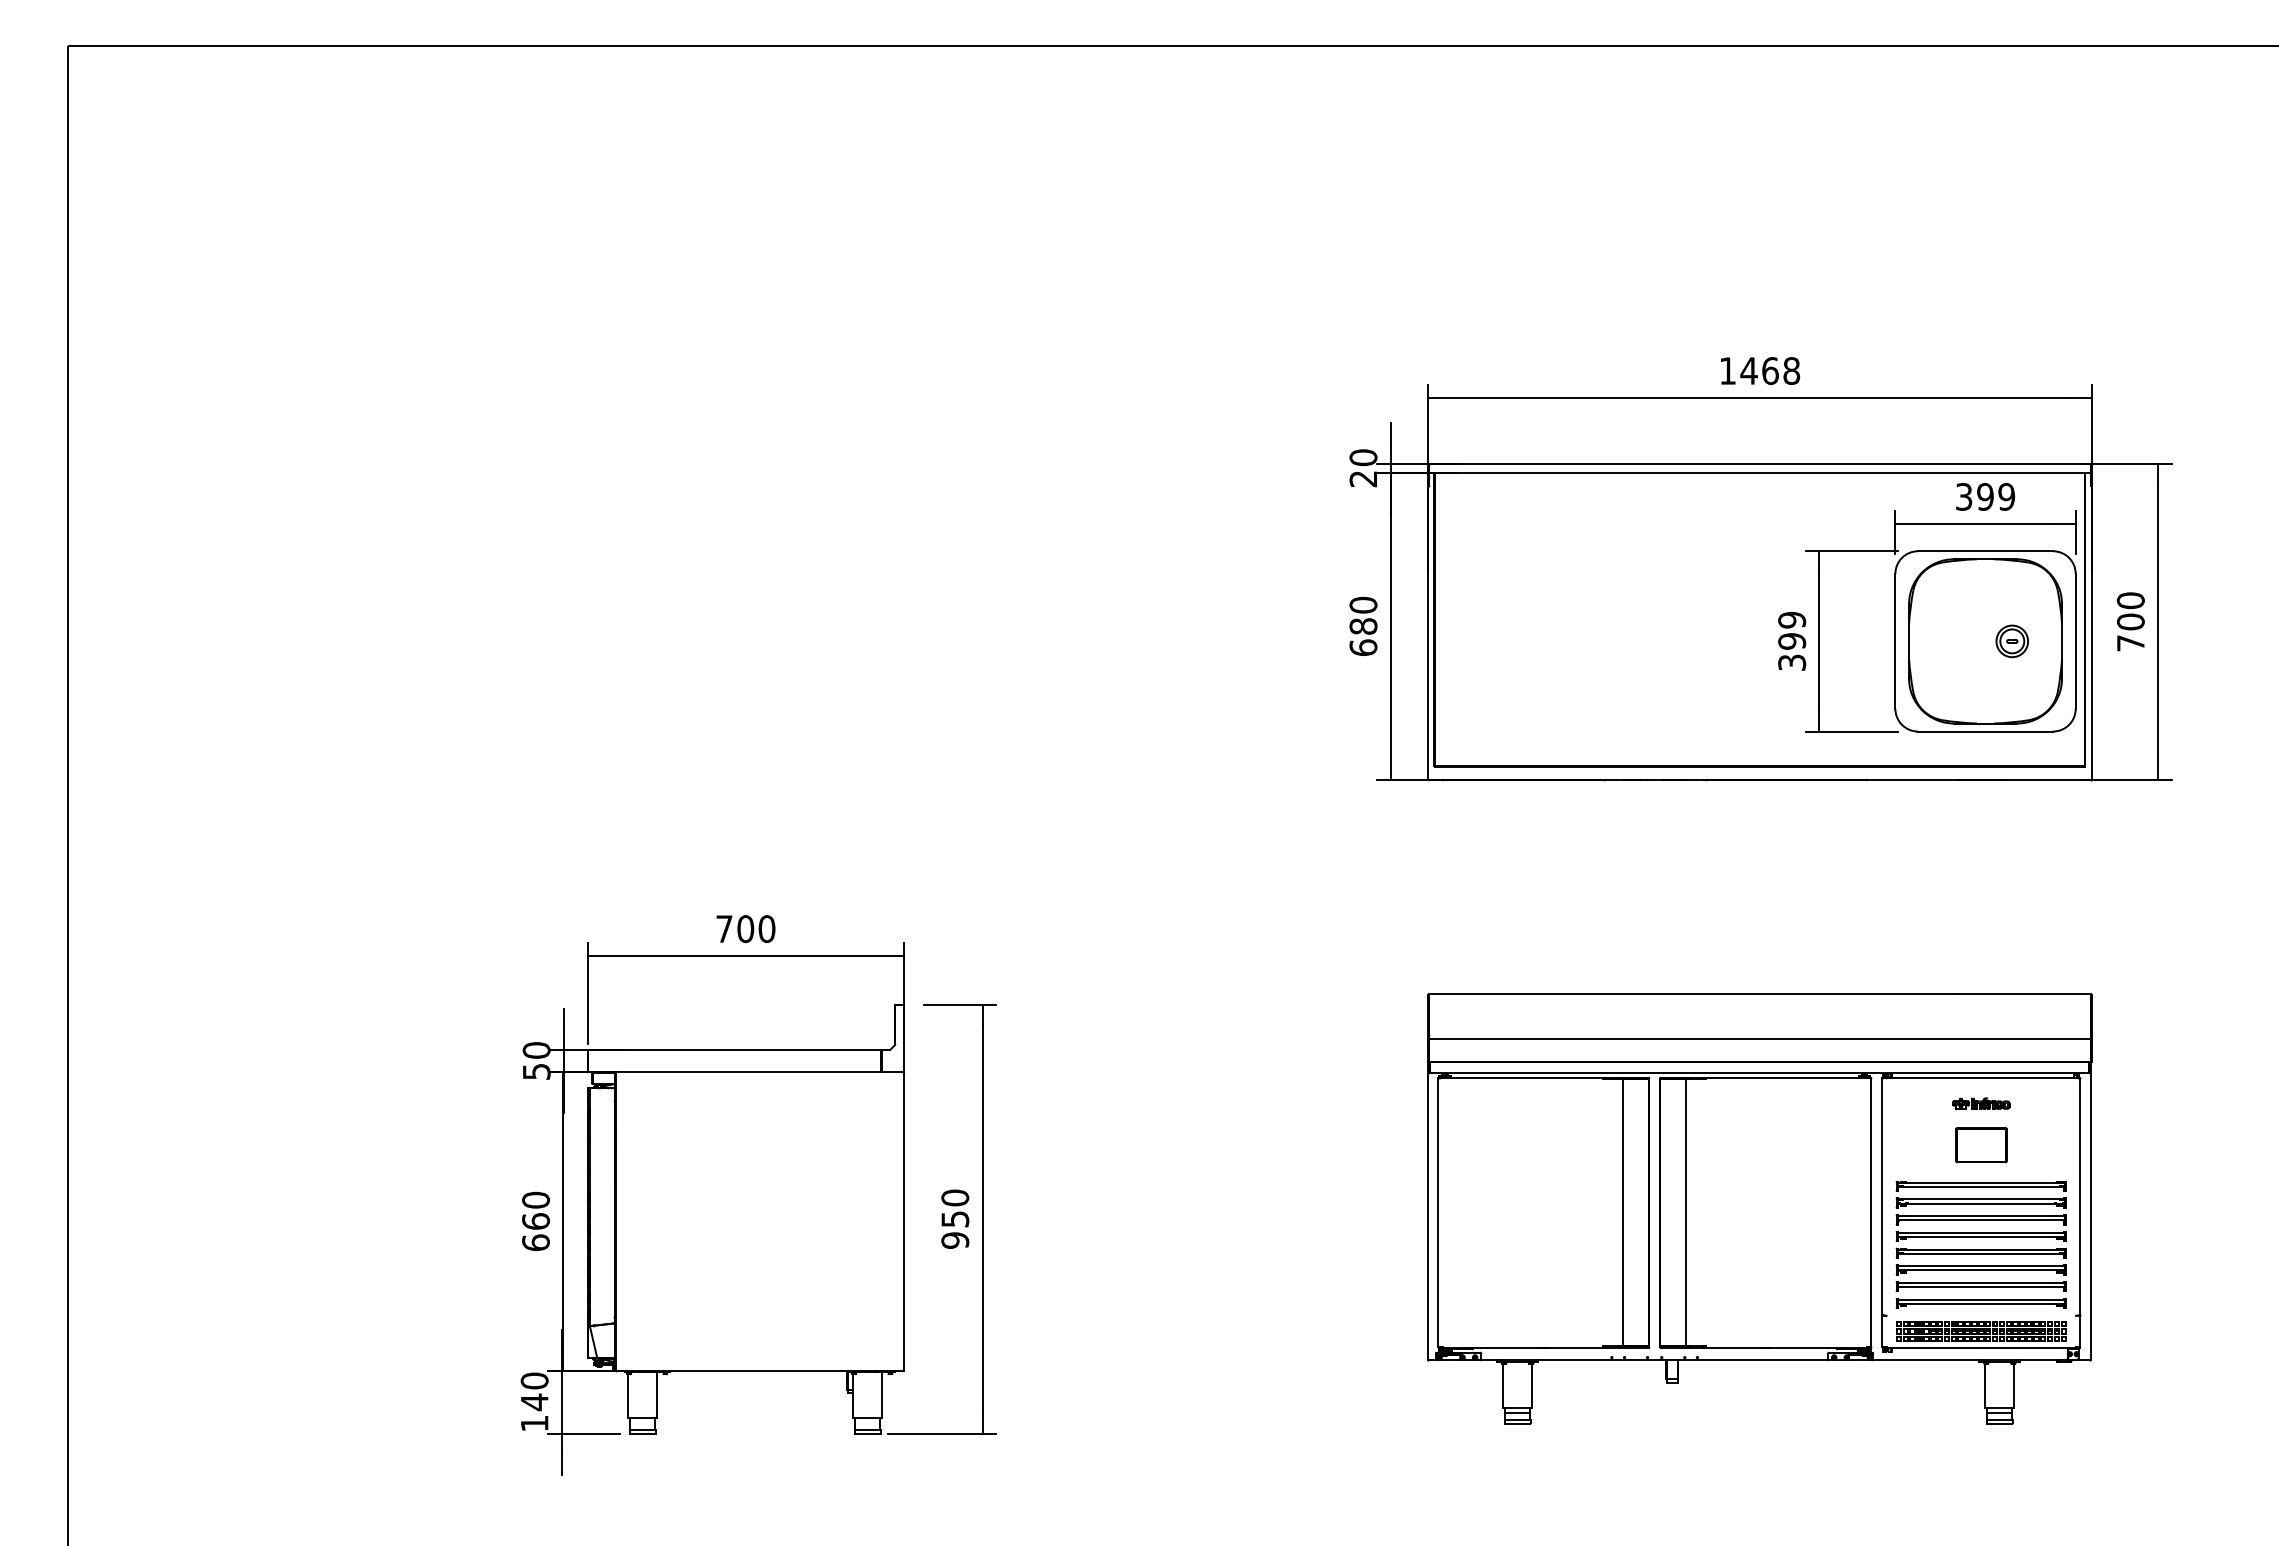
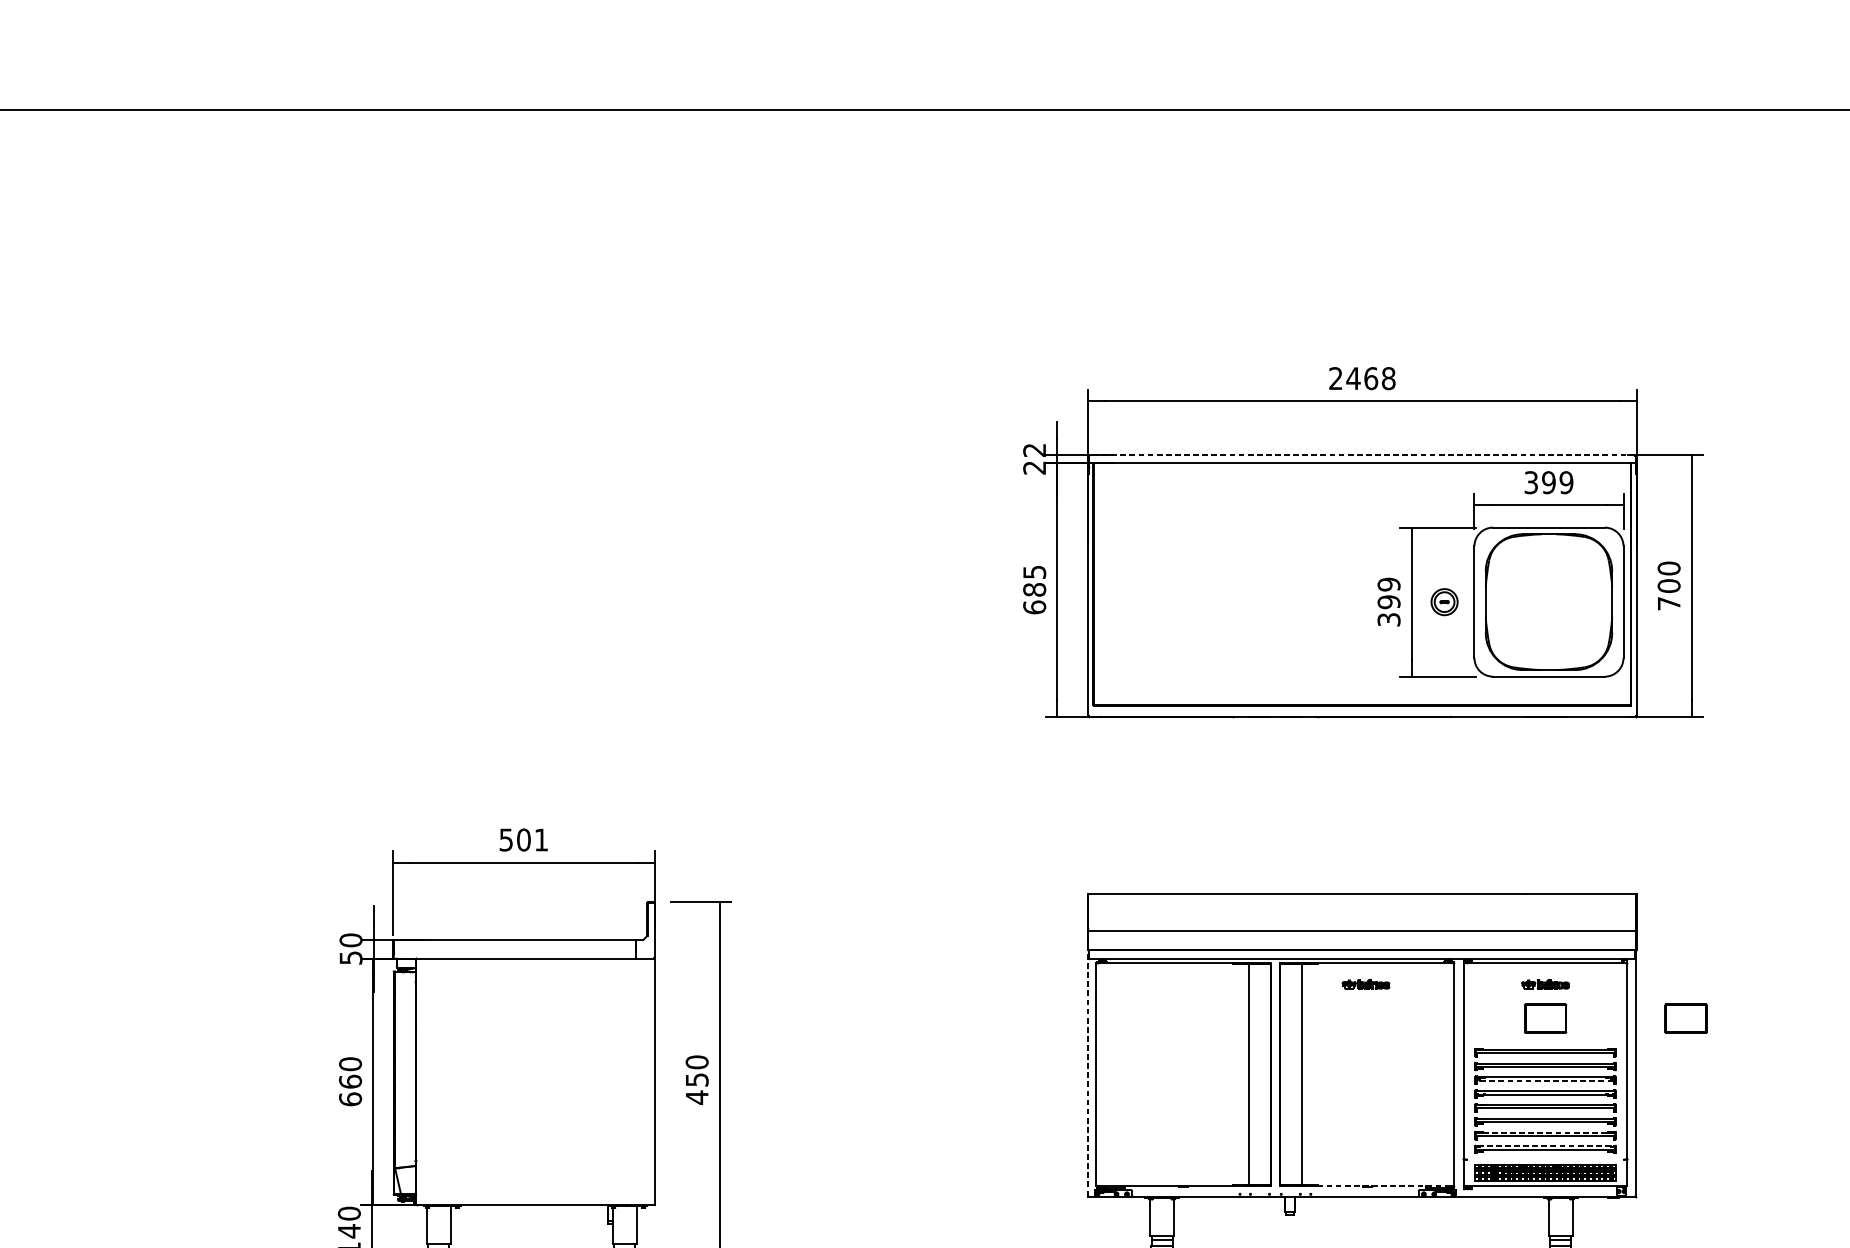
text: (1727, 370) -> (1335, 378), 1468 -> 2468
text: (1363, 457) -> (1034, 450), 20 -> 22
line: (1759, 463) -> (1362, 455), solid -> dashed
text: (1363, 604) -> (1034, 571), 680 -> 685
part: (2011, 641) -> (1443, 602), moved
text: (745, 929) -> (523, 840), 700 -> 501
part: (1764, 1103) -> (1366, 984), added
part: (2151, 1145) -> (1686, 1018), added
line: (1428, 1211) -> (1088, 1073), solid -> dashed
line: (1980, 1220) -> (1544, 1080), solid -> dashed
text: (955, 1240) -> (697, 1097), 950 -> 450
line: (1981, 1282) -> (1545, 1132), solid -> dashed
line: (1981, 1299) -> (1545, 1146), solid -> dashed
line: (1785, 1347) -> (1383, 1185), solid -> dashed

